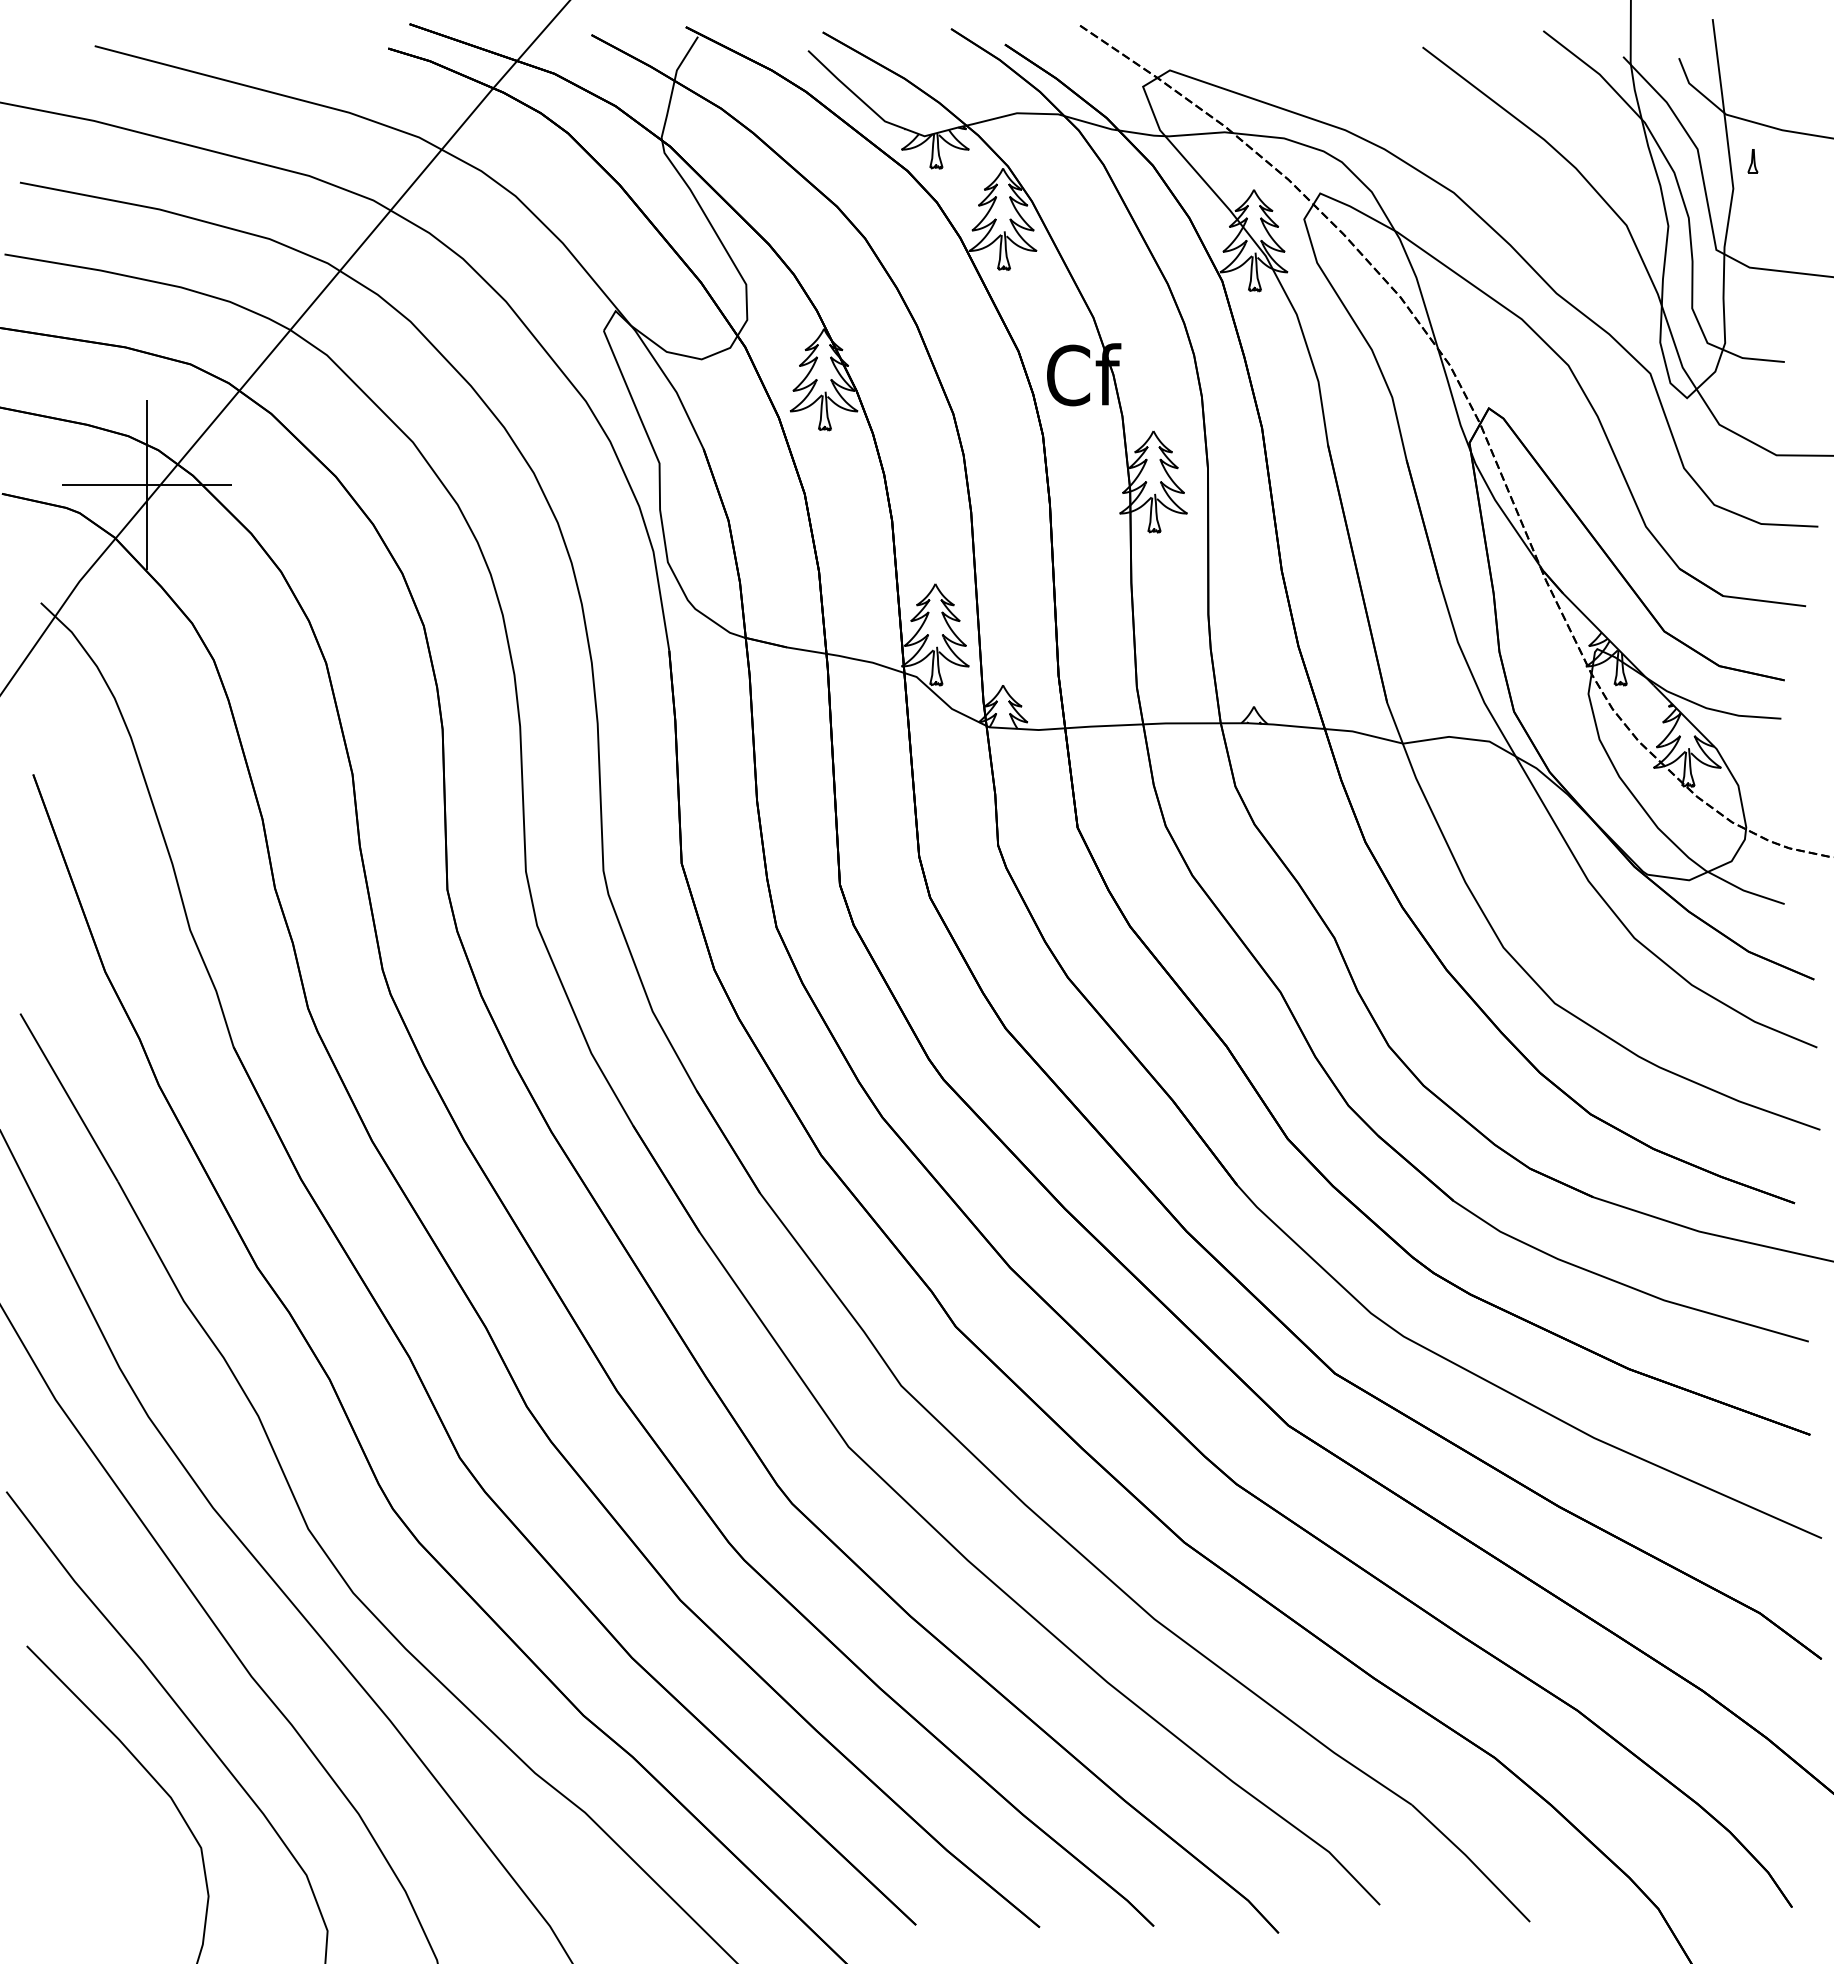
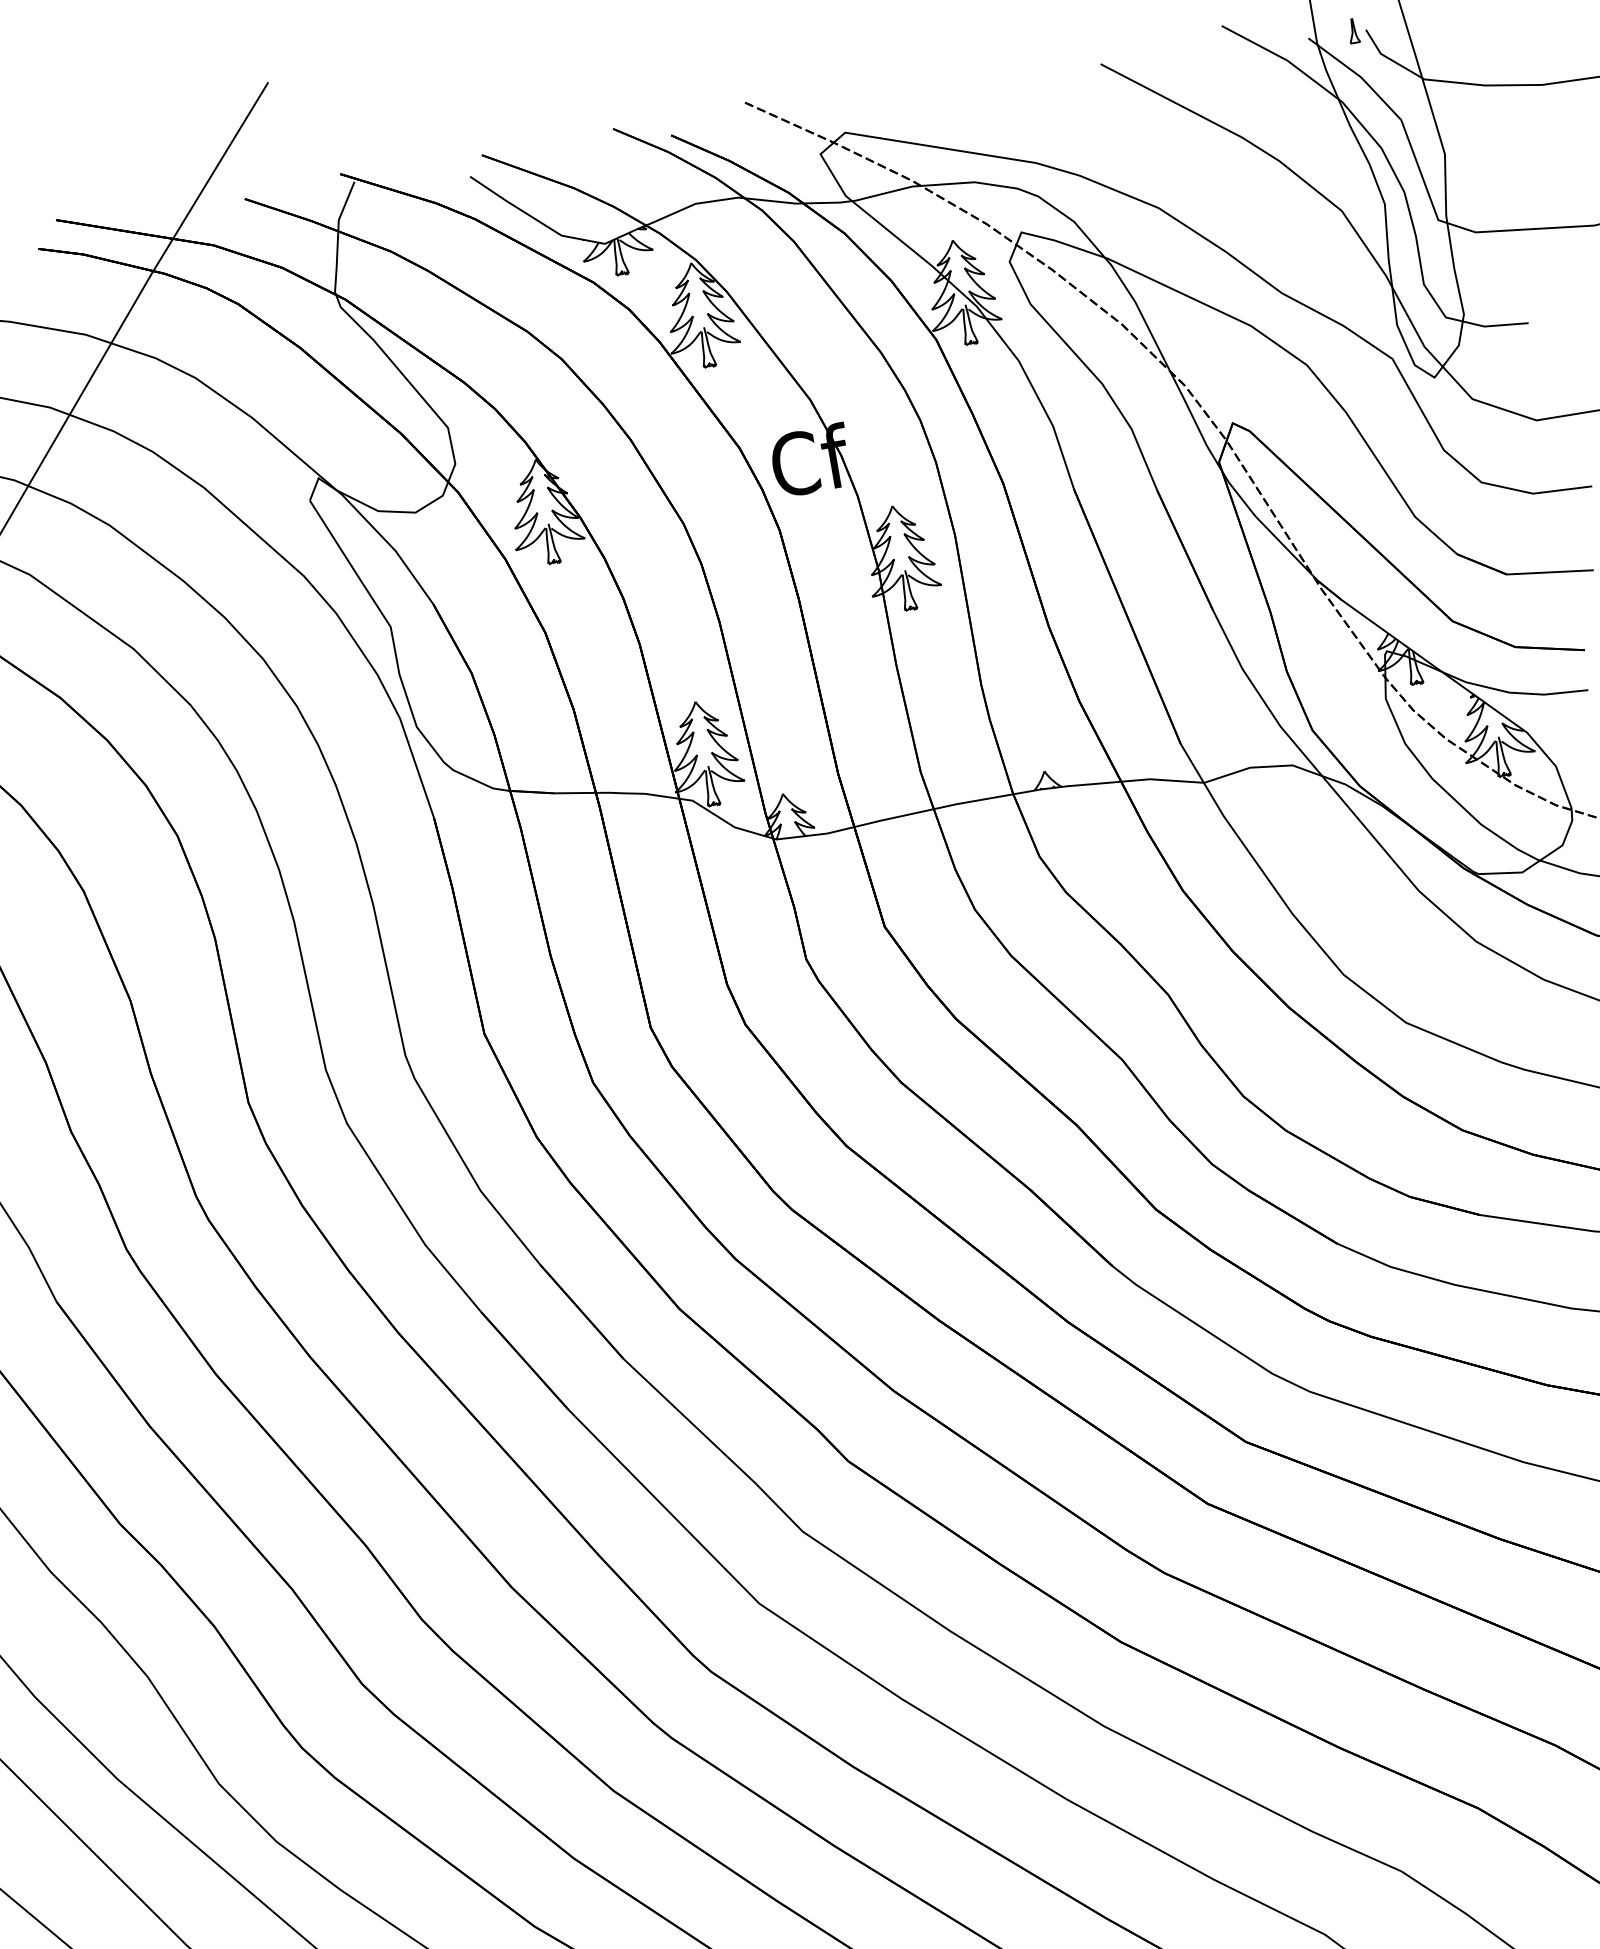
part: (1752, 161) -> (1352, 31), moved

